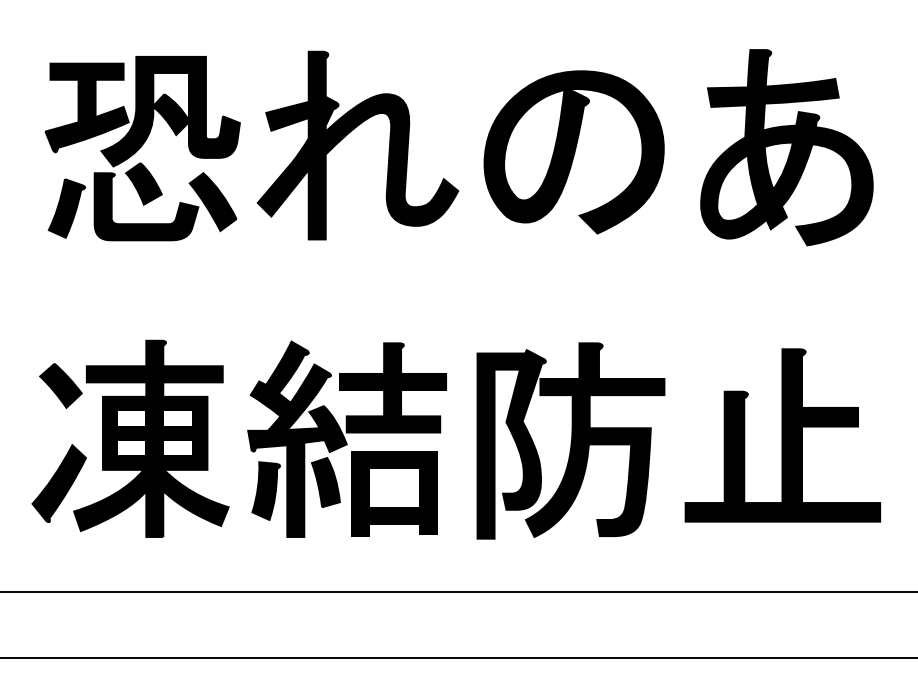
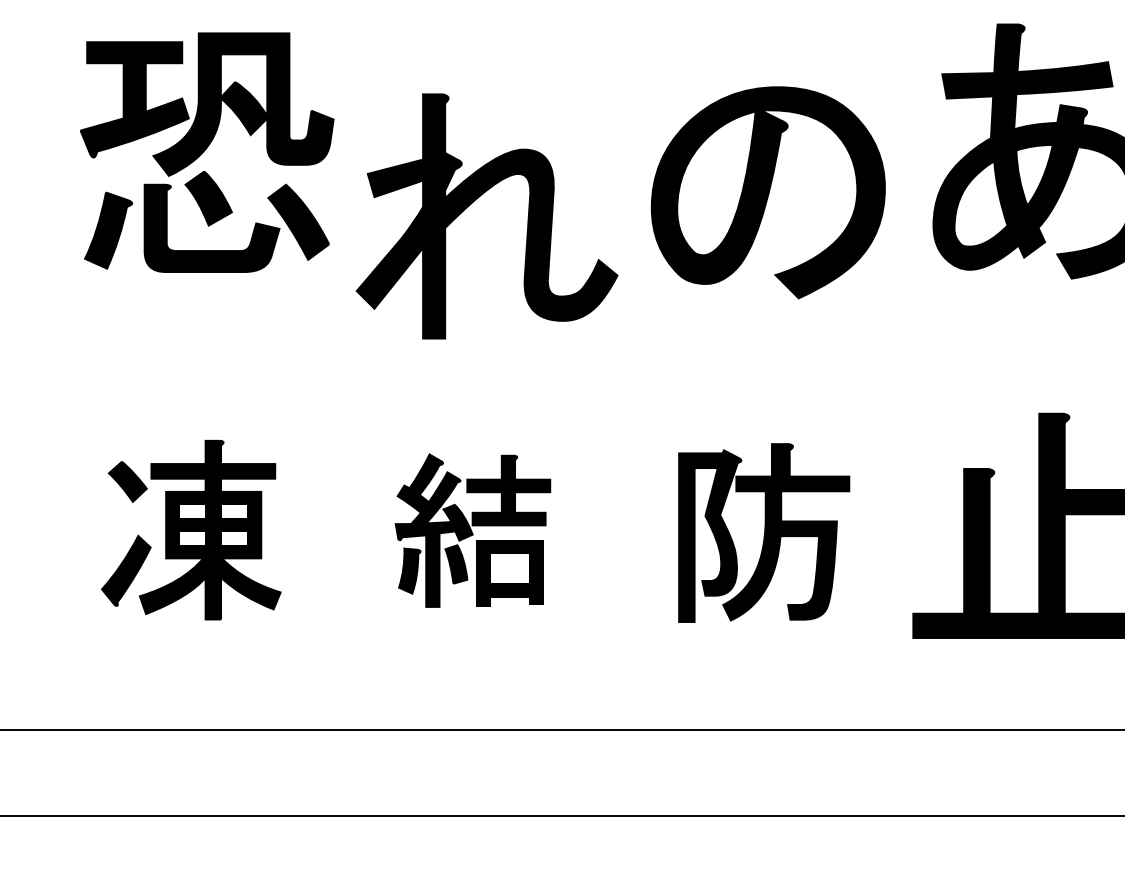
part: (347, 135) -> (473, 203), moved
part: (573, 152) -> (767, 192), moved
part: (130, 438) -> (191, 529), size x0.7
part: (346, 438) -> (472, 529), size x0.6
part: (570, 440) -> (763, 532), size x0.7

